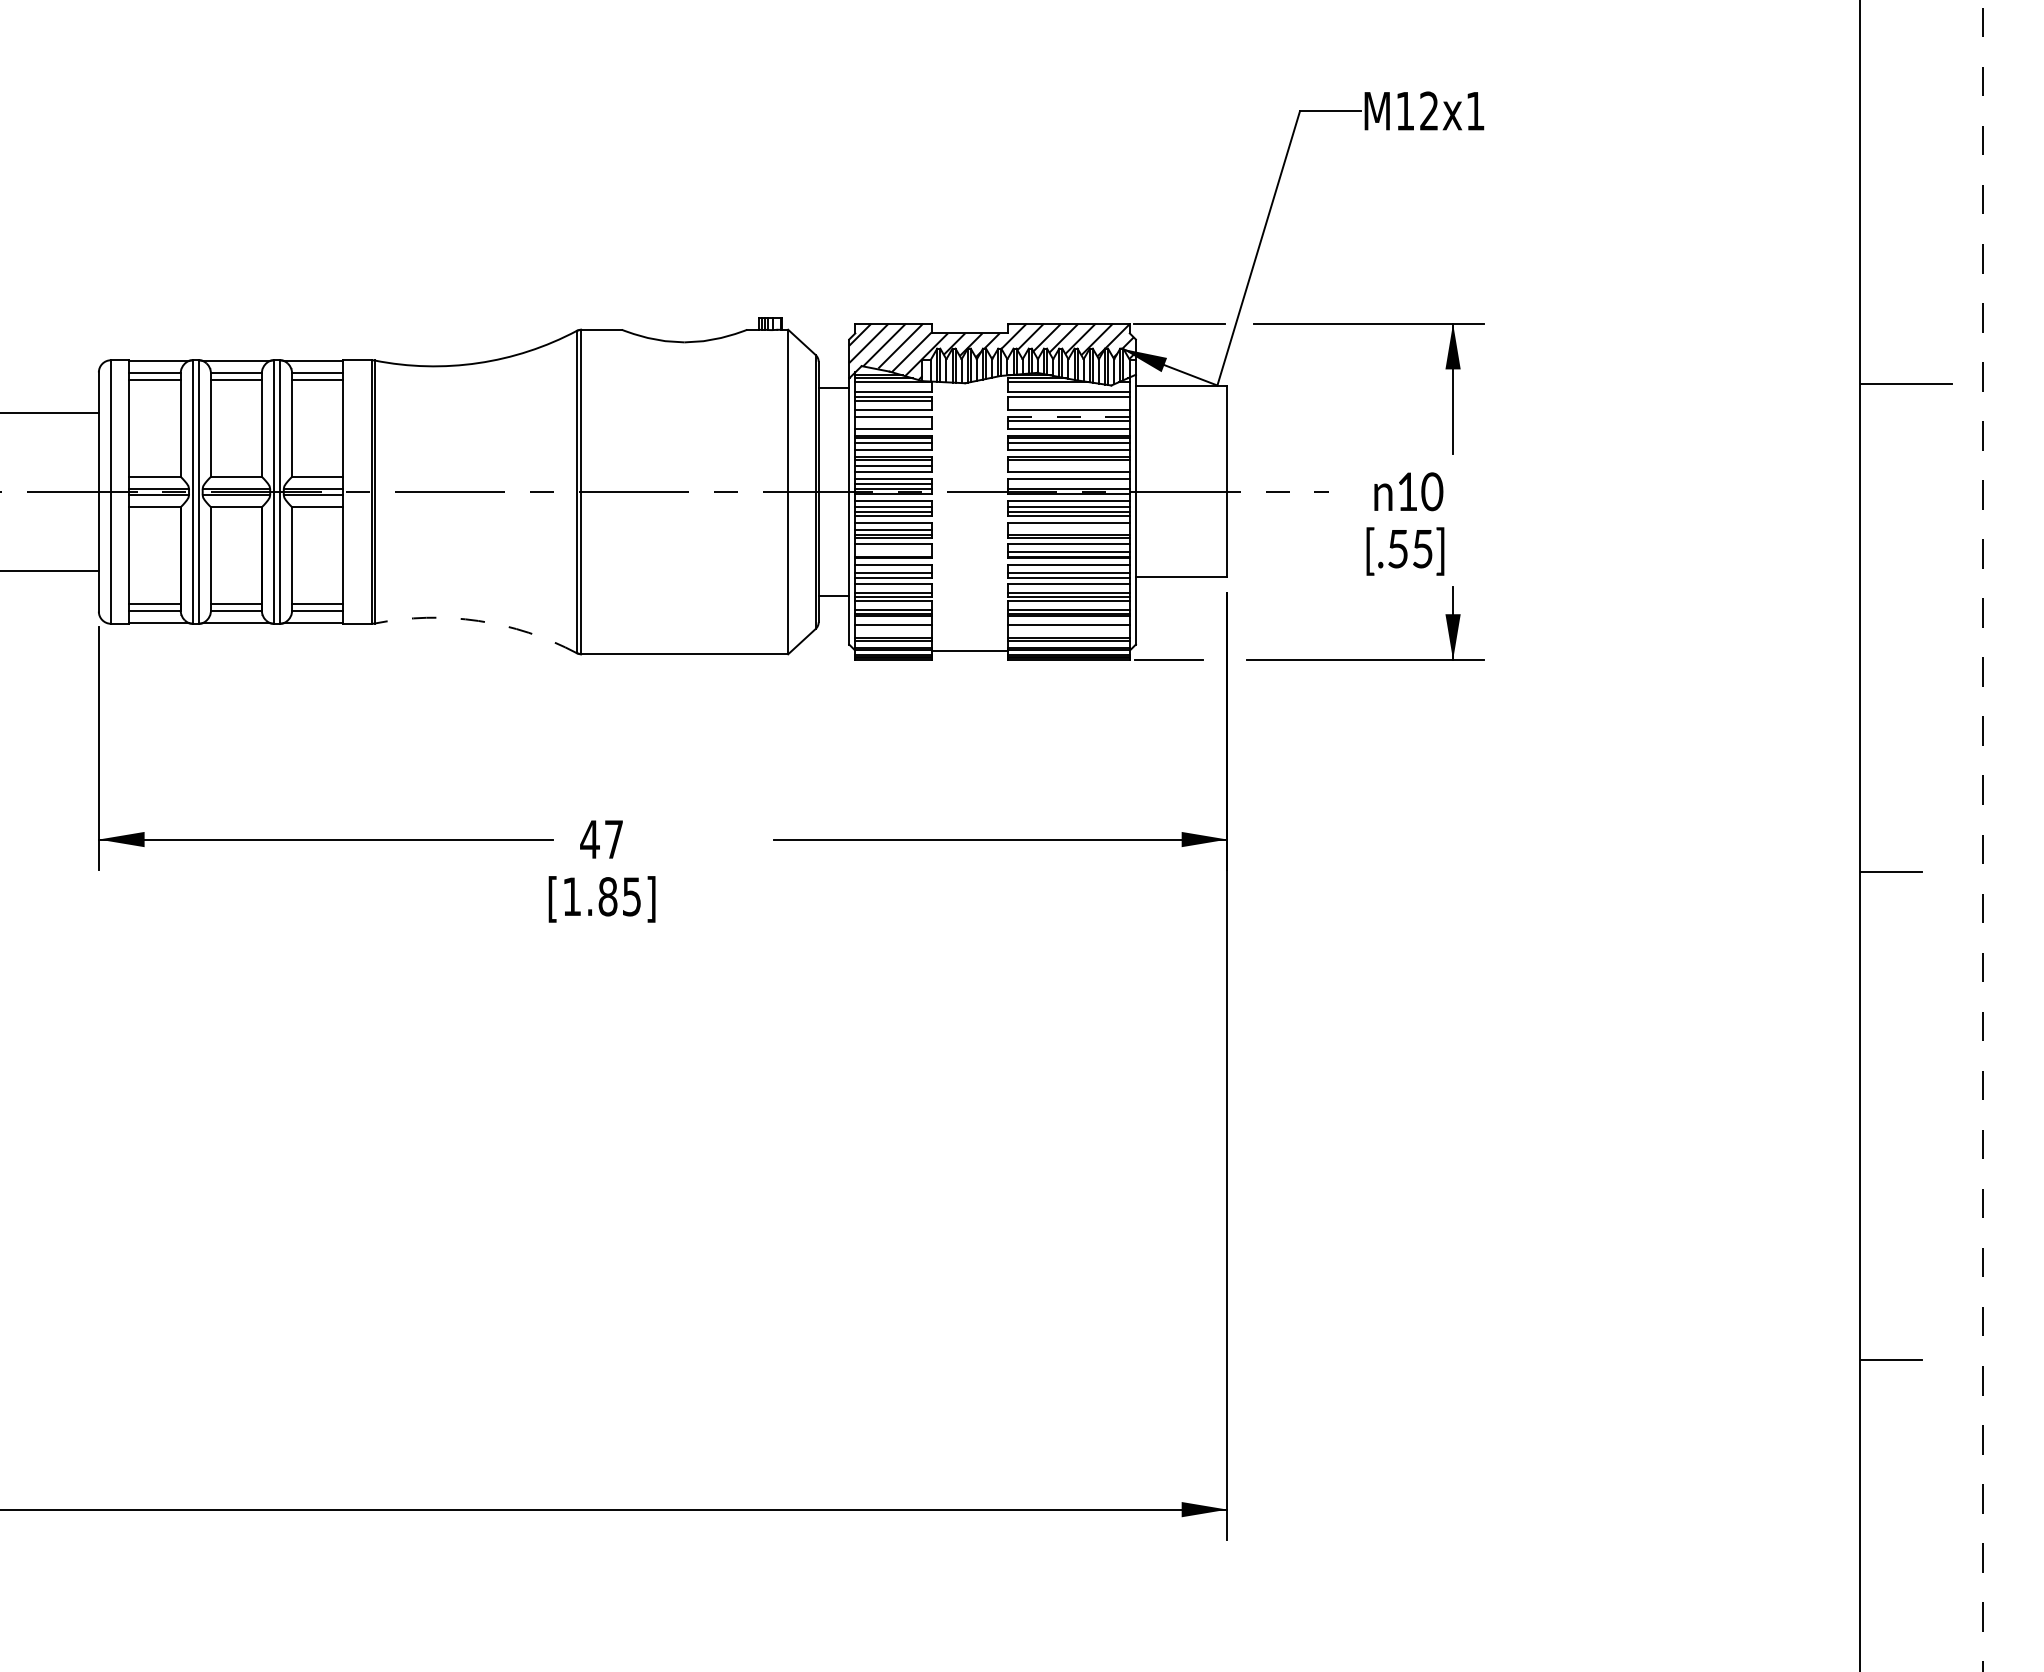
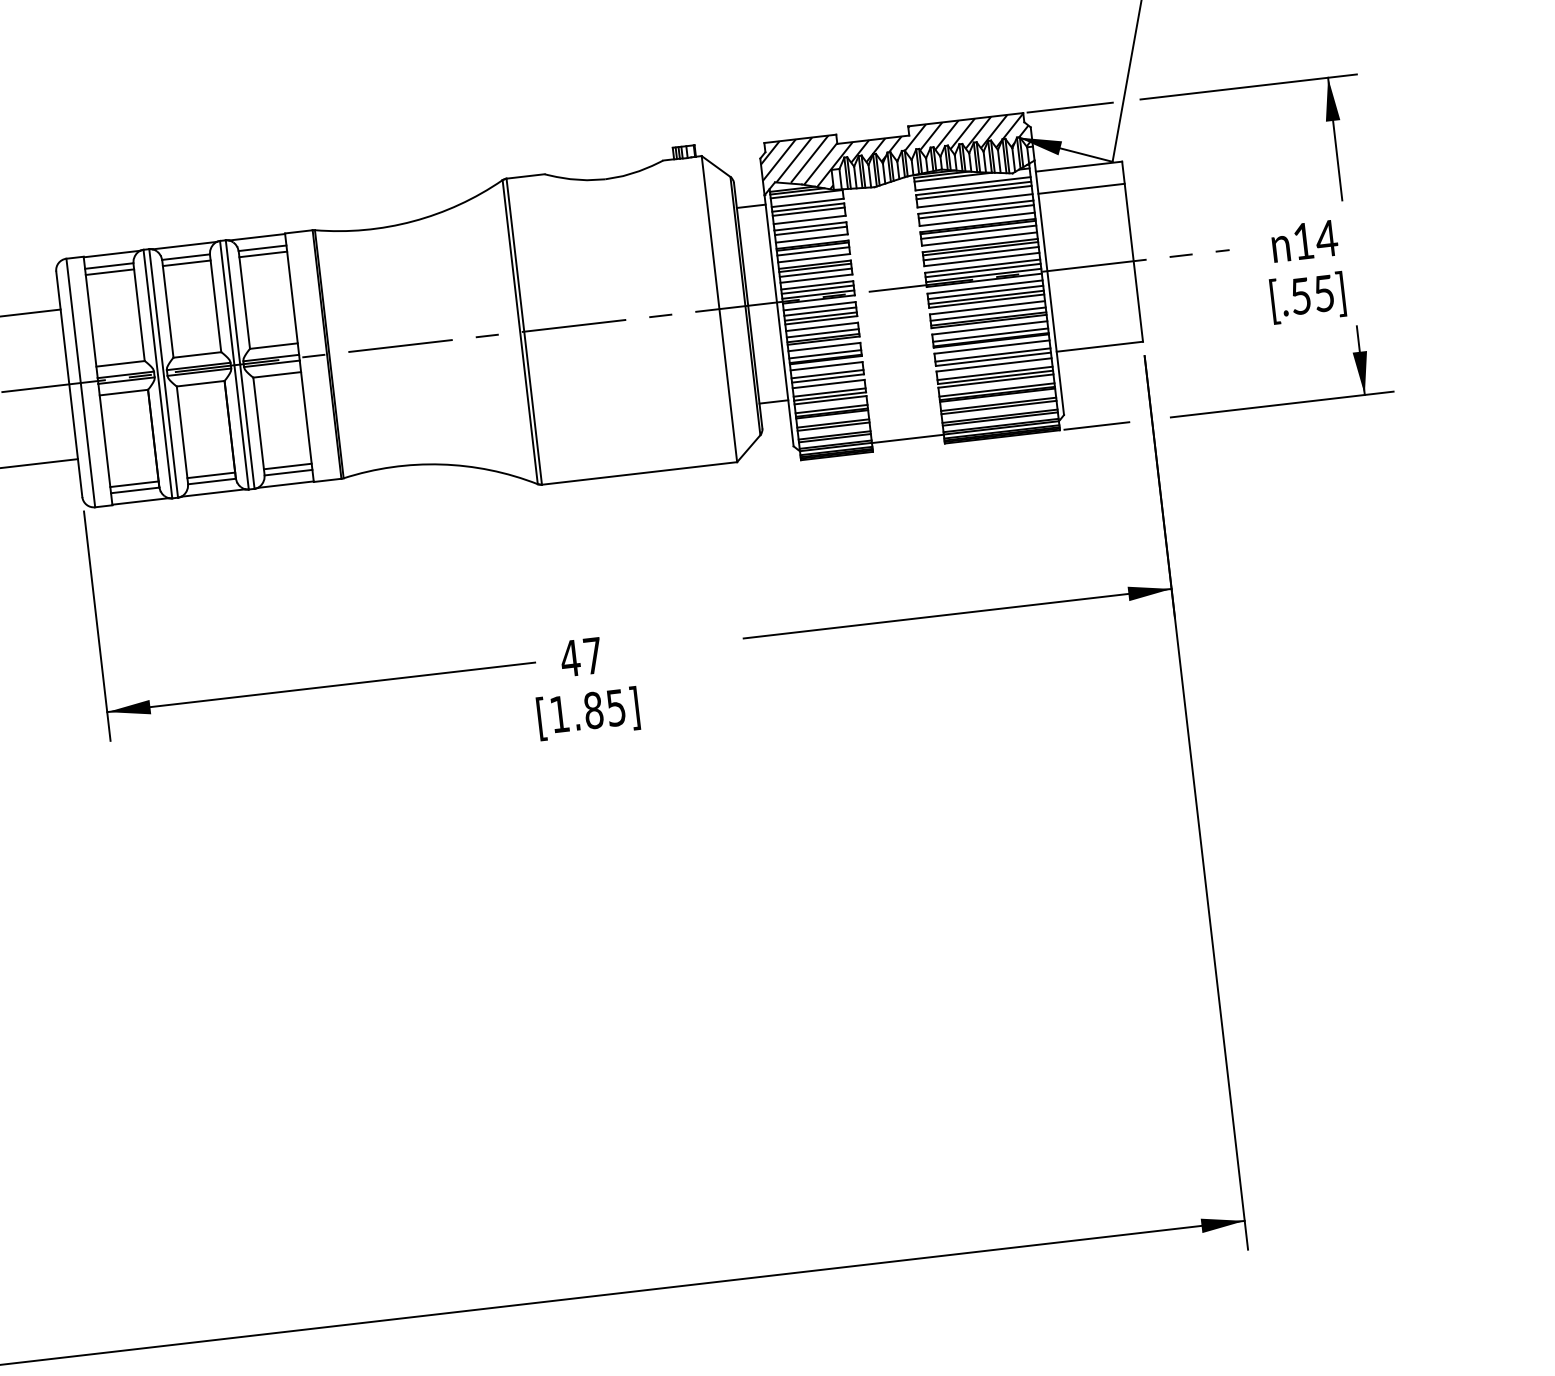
line: (1068, 400) -> (973, 192), added
line: (1181, 409) -> (1081, 188), added
line: (1068, 416) -> (975, 207), dashed -> solid
line: (893, 421) -> (811, 231), added
line: (1068, 465) -> (980, 253), added
line: (1068, 483) -> (982, 270), added
text: (1431, 491) -> (1326, 238), 10 -> 14
line: (1068, 529) -> (987, 313), added
line: (893, 552) -> (825, 354), added
arc: (478, 620) -> (441, 464), dashed -> solid
line: (893, 628) -> (833, 426), added
line: (1068, 628) -> (998, 407), added

